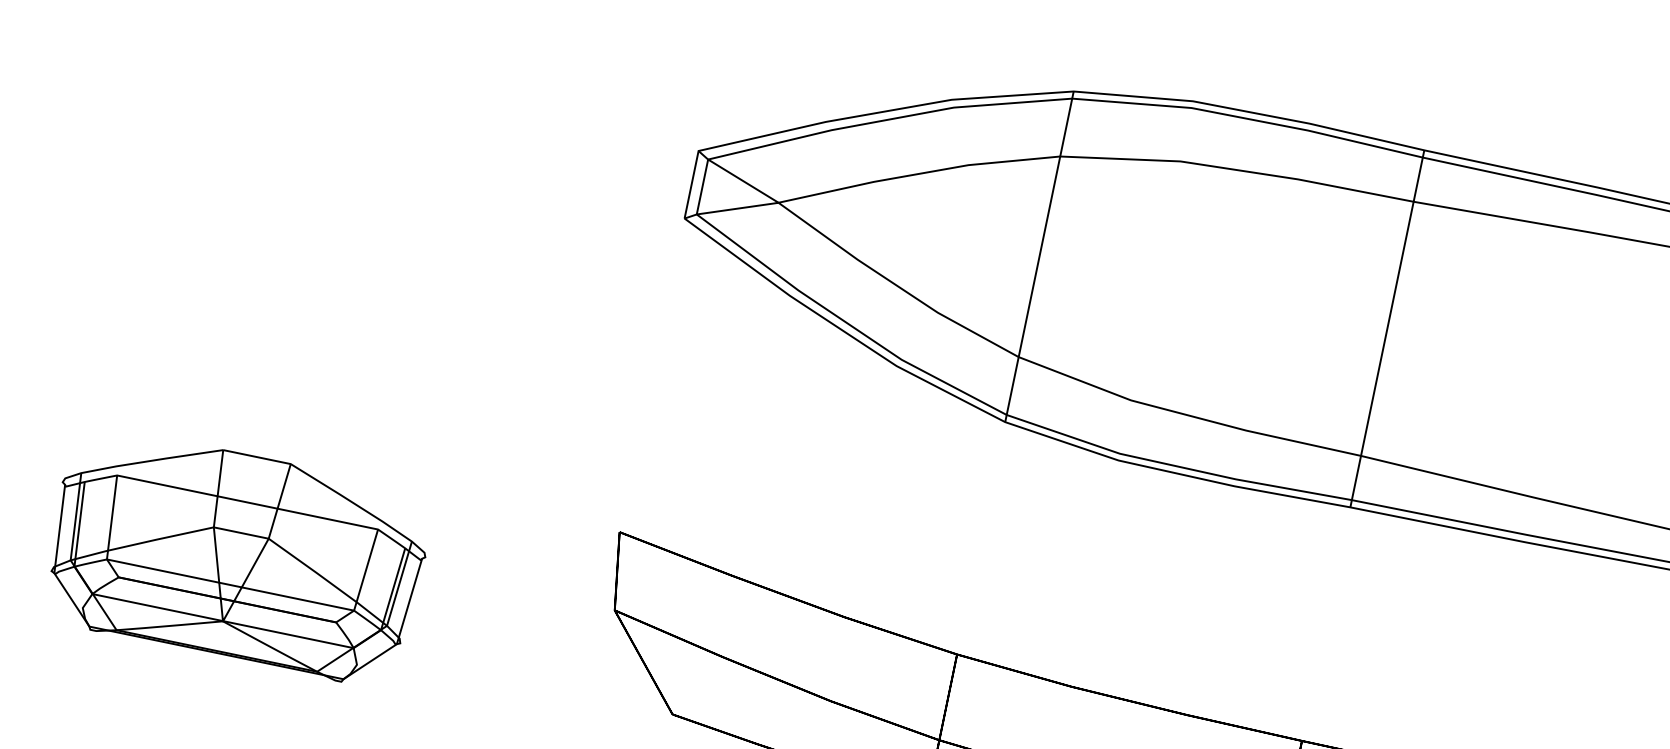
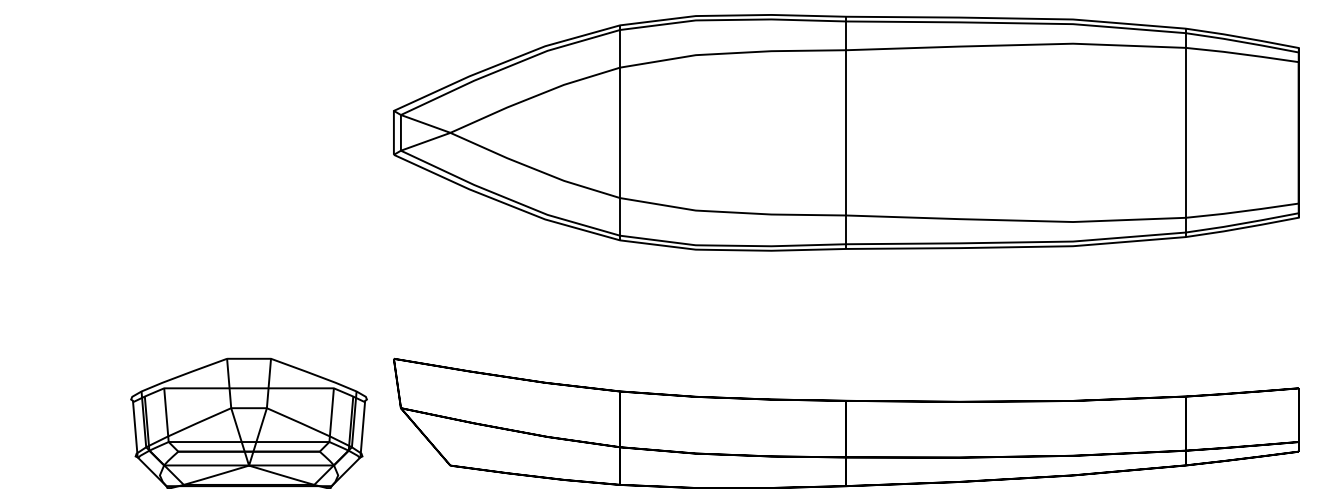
part: (235, 554) -> (248, 422), moved

